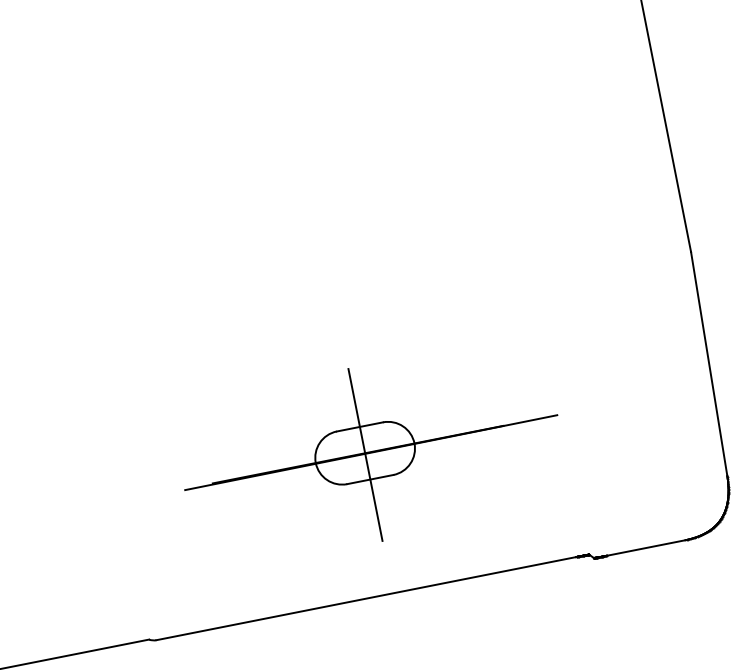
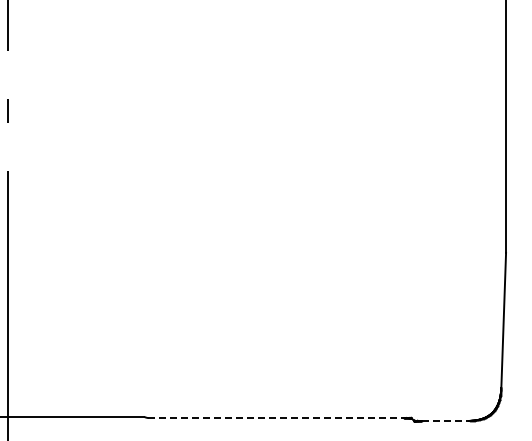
part: (370, 453) -> (295, 333), removed
line: (646, 547) -> (445, 420), solid -> dashed
line: (366, 597) -> (276, 417), solid -> dashed

